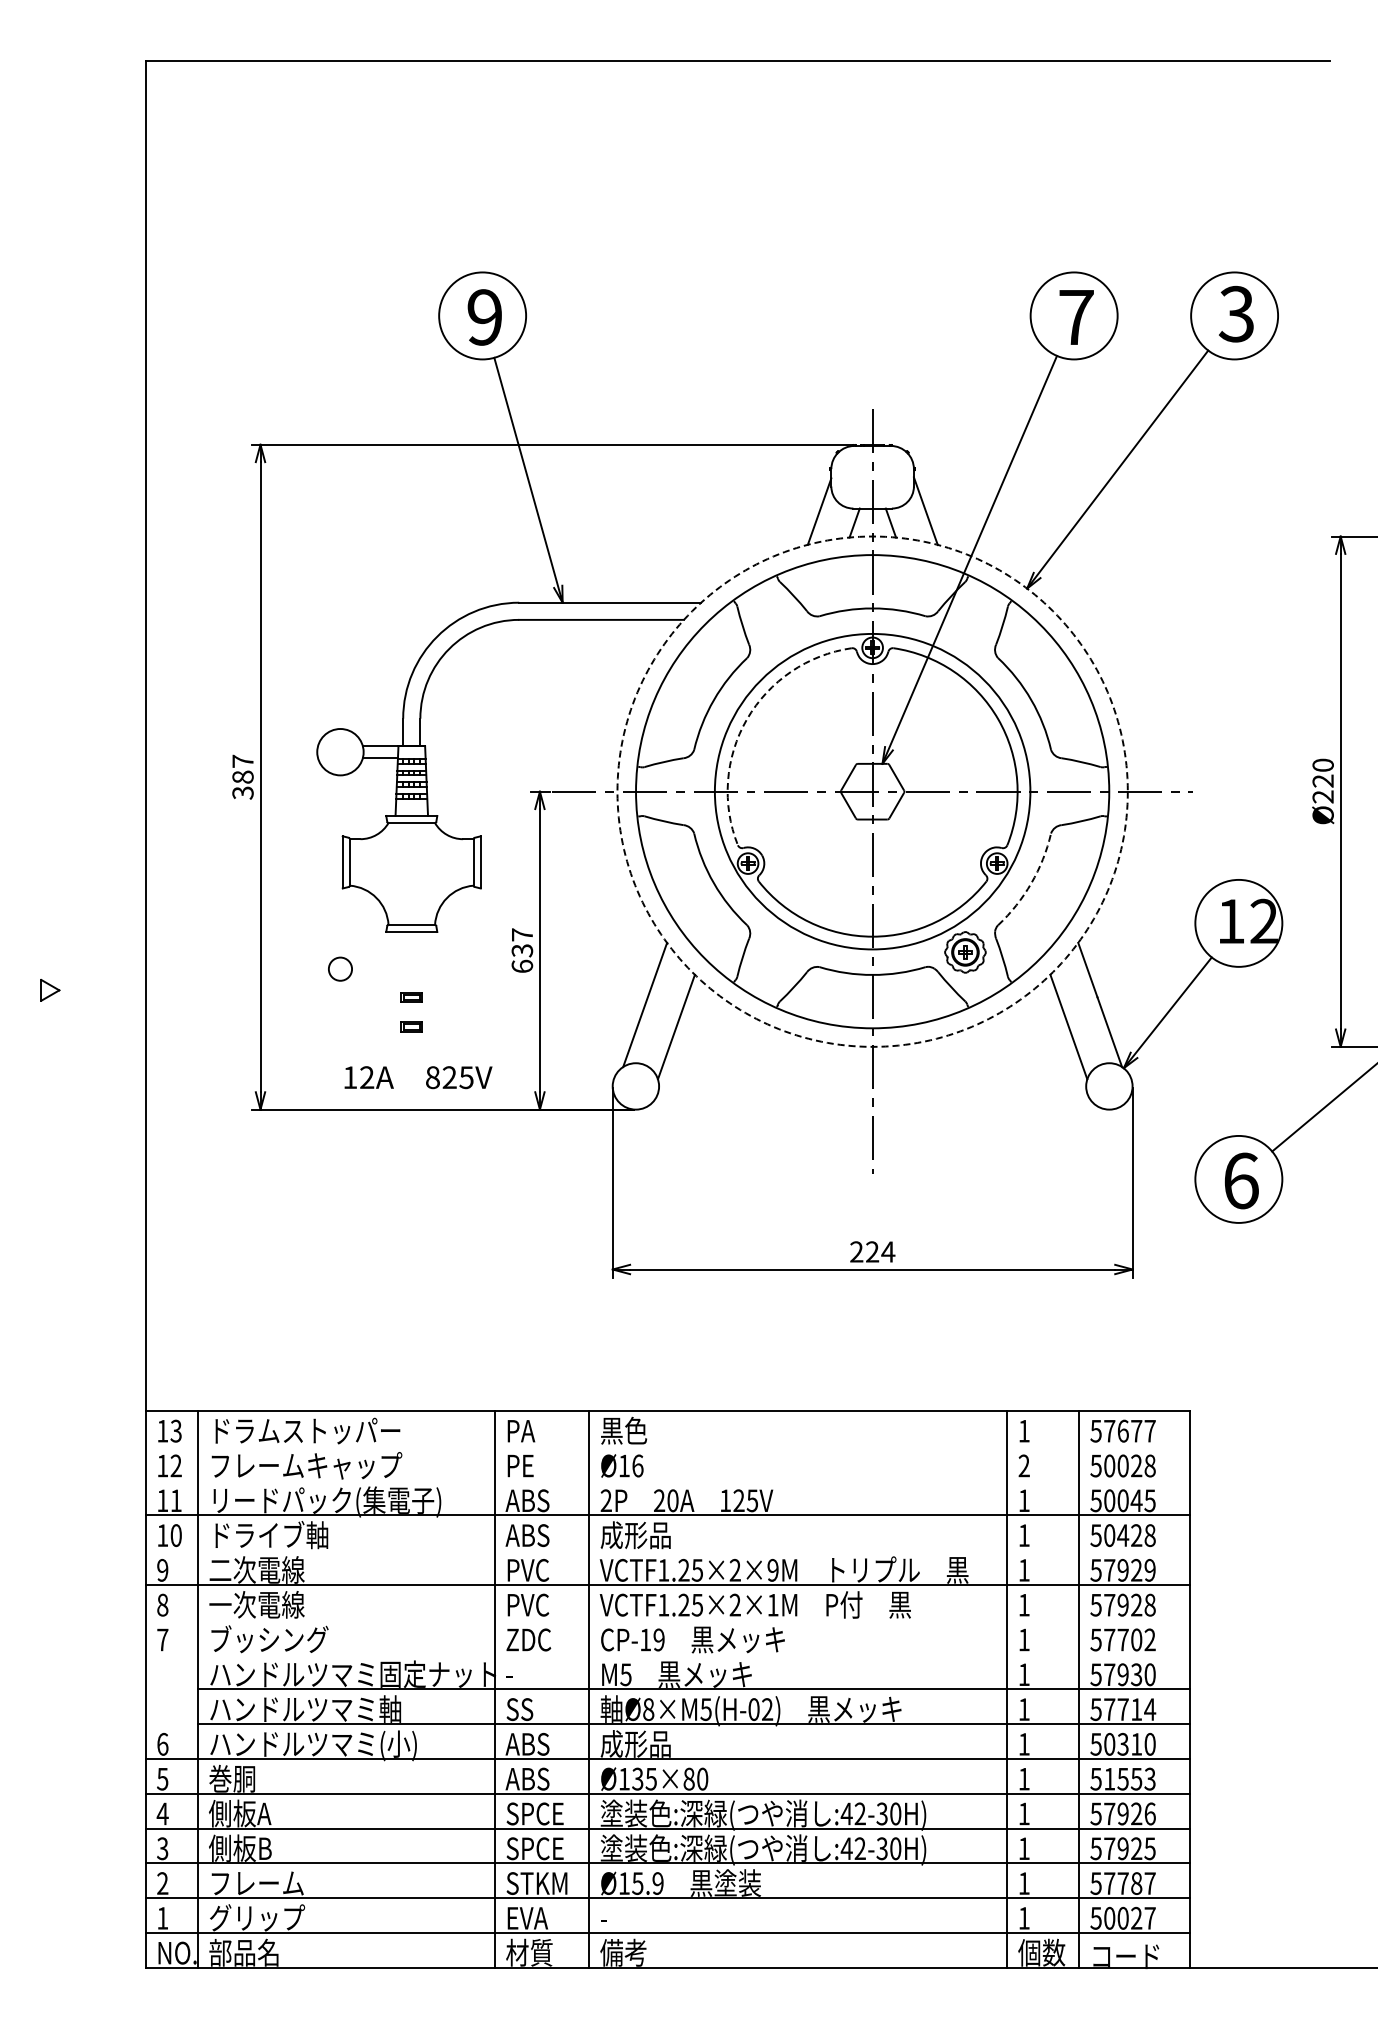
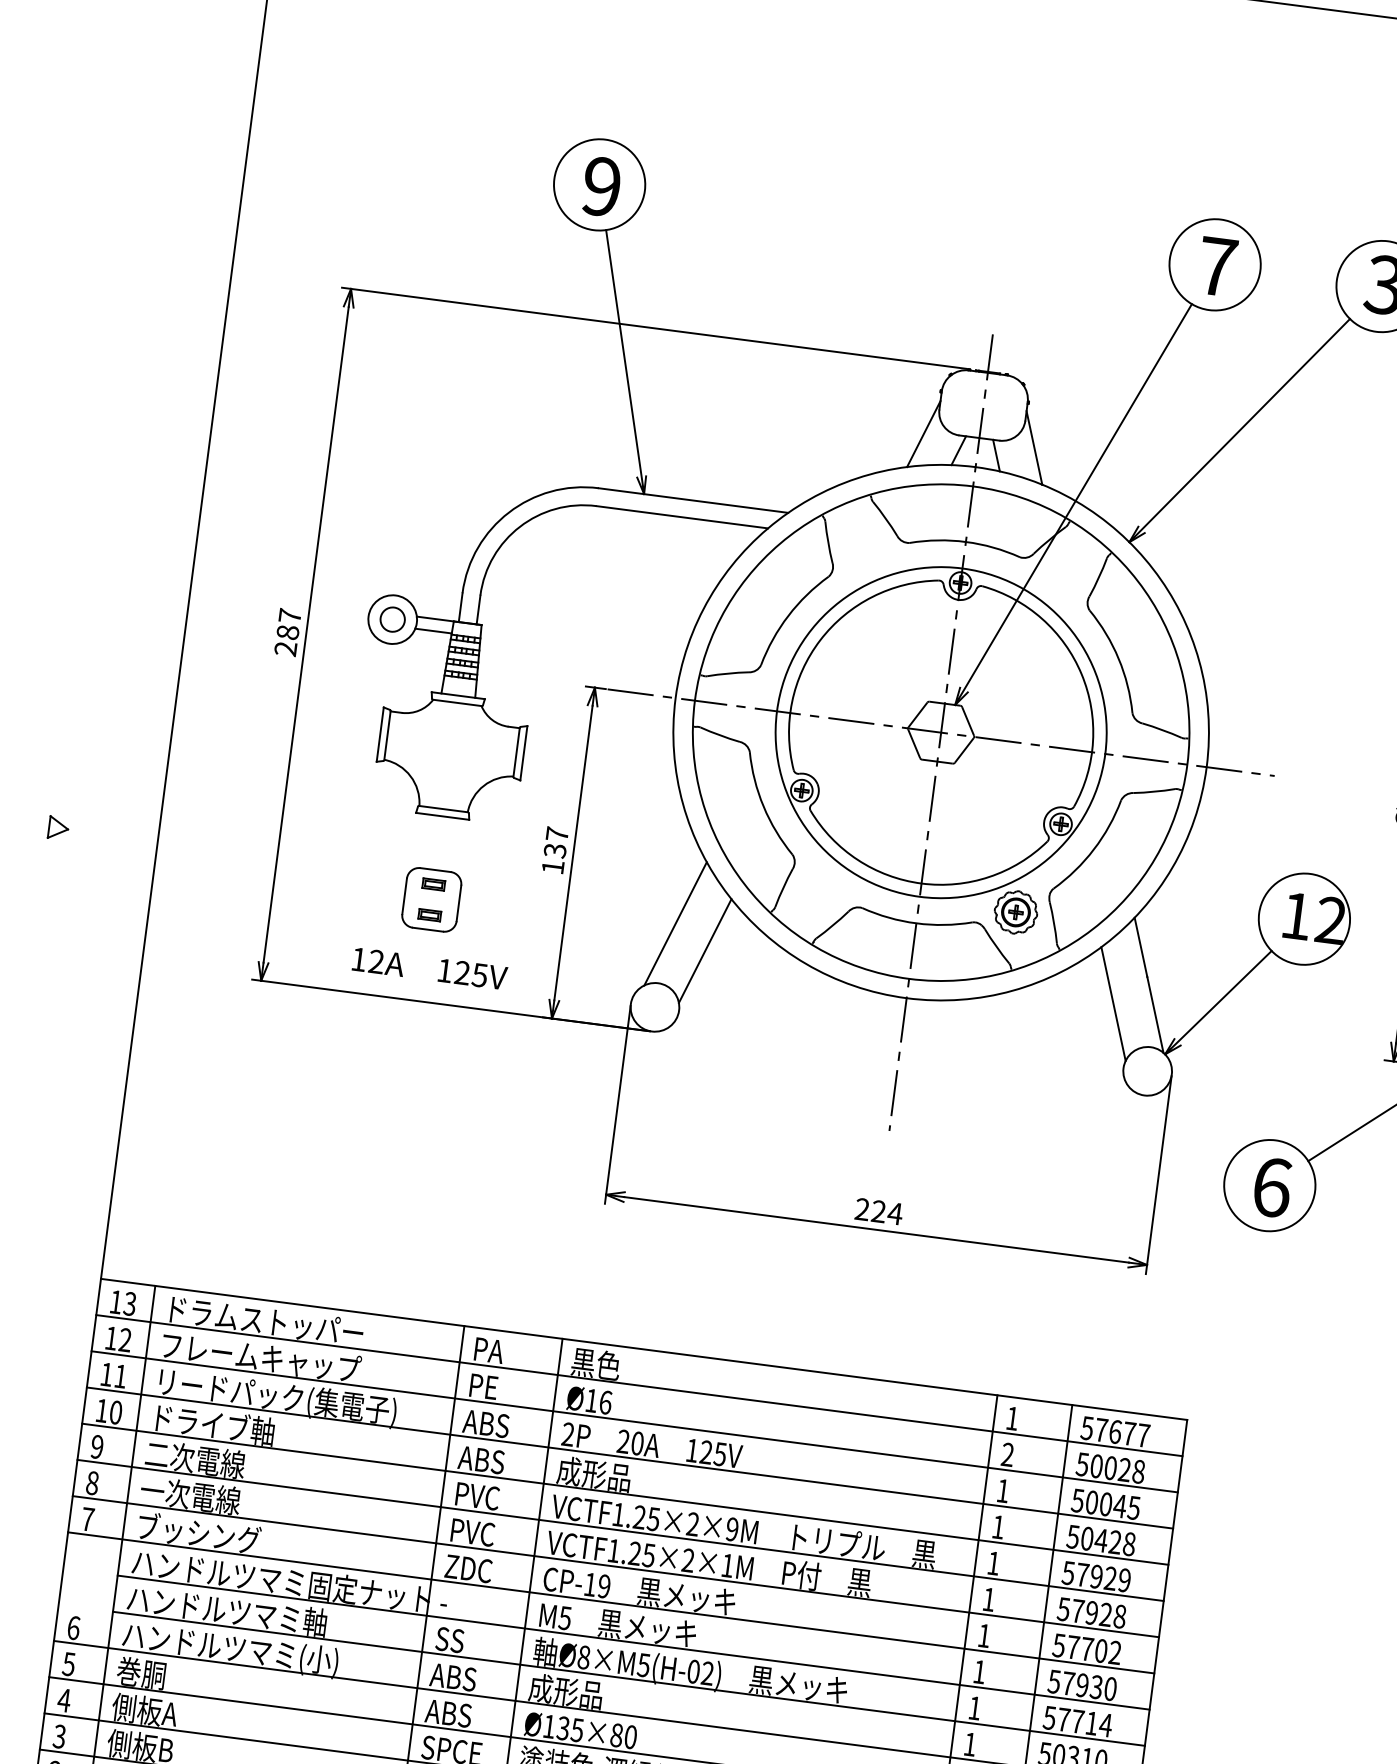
arc: (747, 719) -> (820, 640), dashed -> solid
circle: (872, 791) -> (941, 732), dashed -> solid
text: (242, 792) -> (285, 648), 387 -> 287
arc: (1031, 883) -> (1094, 849), dashed -> solid
text: (522, 965) -> (553, 866), 637 -> 137
circle: (340, 968) -> (392, 618), moved
part: (411, 1011) -> (431, 899), added
text: (432, 1077) -> (444, 970), 825V -> 125V
line: (667, 1445) -> (639, 1385), added
line: (667, 1480) -> (634, 1421), added
line: (667, 1550) -> (625, 1494), added
line: (667, 1619) -> (615, 1566), added
line: (667, 1654) -> (611, 1602), added

